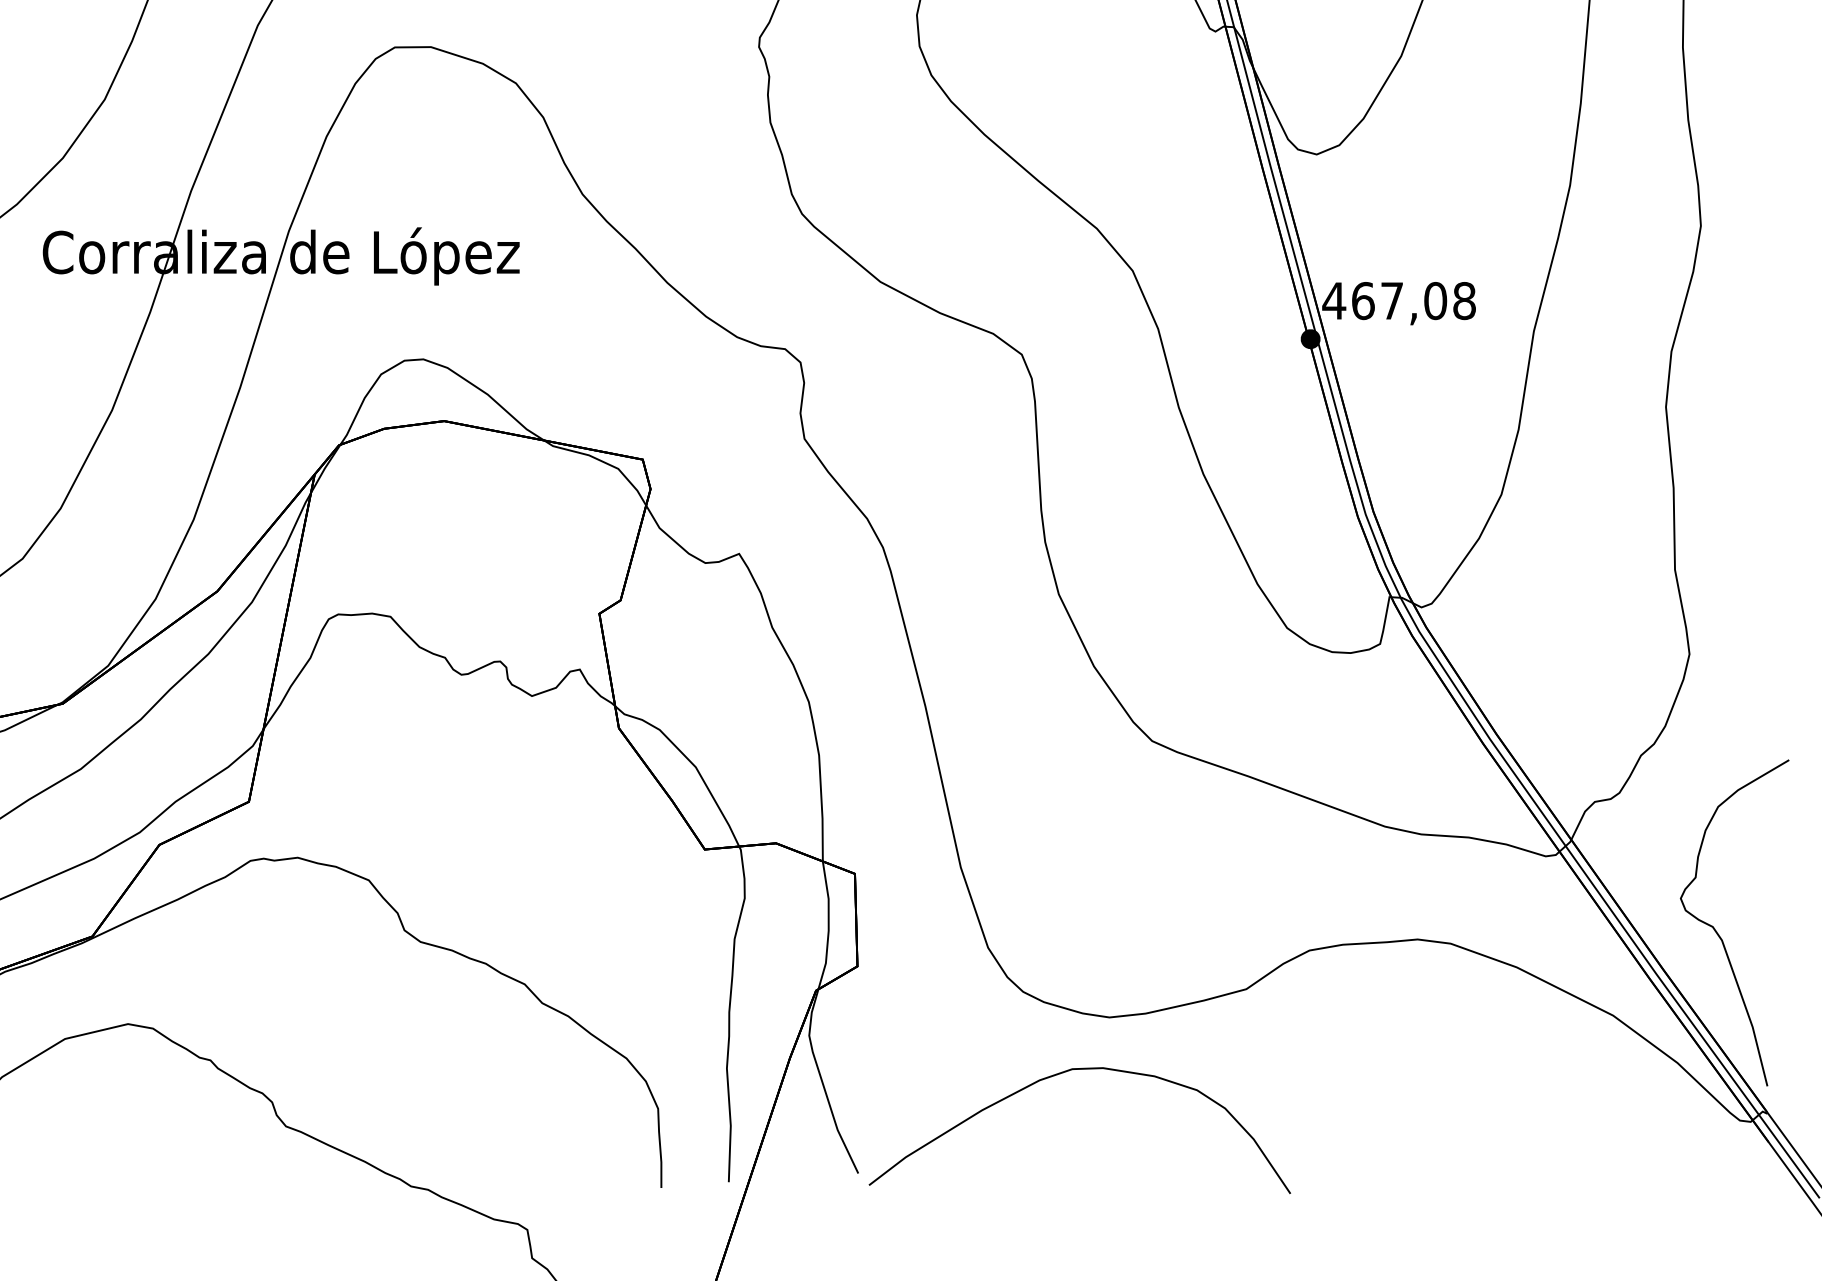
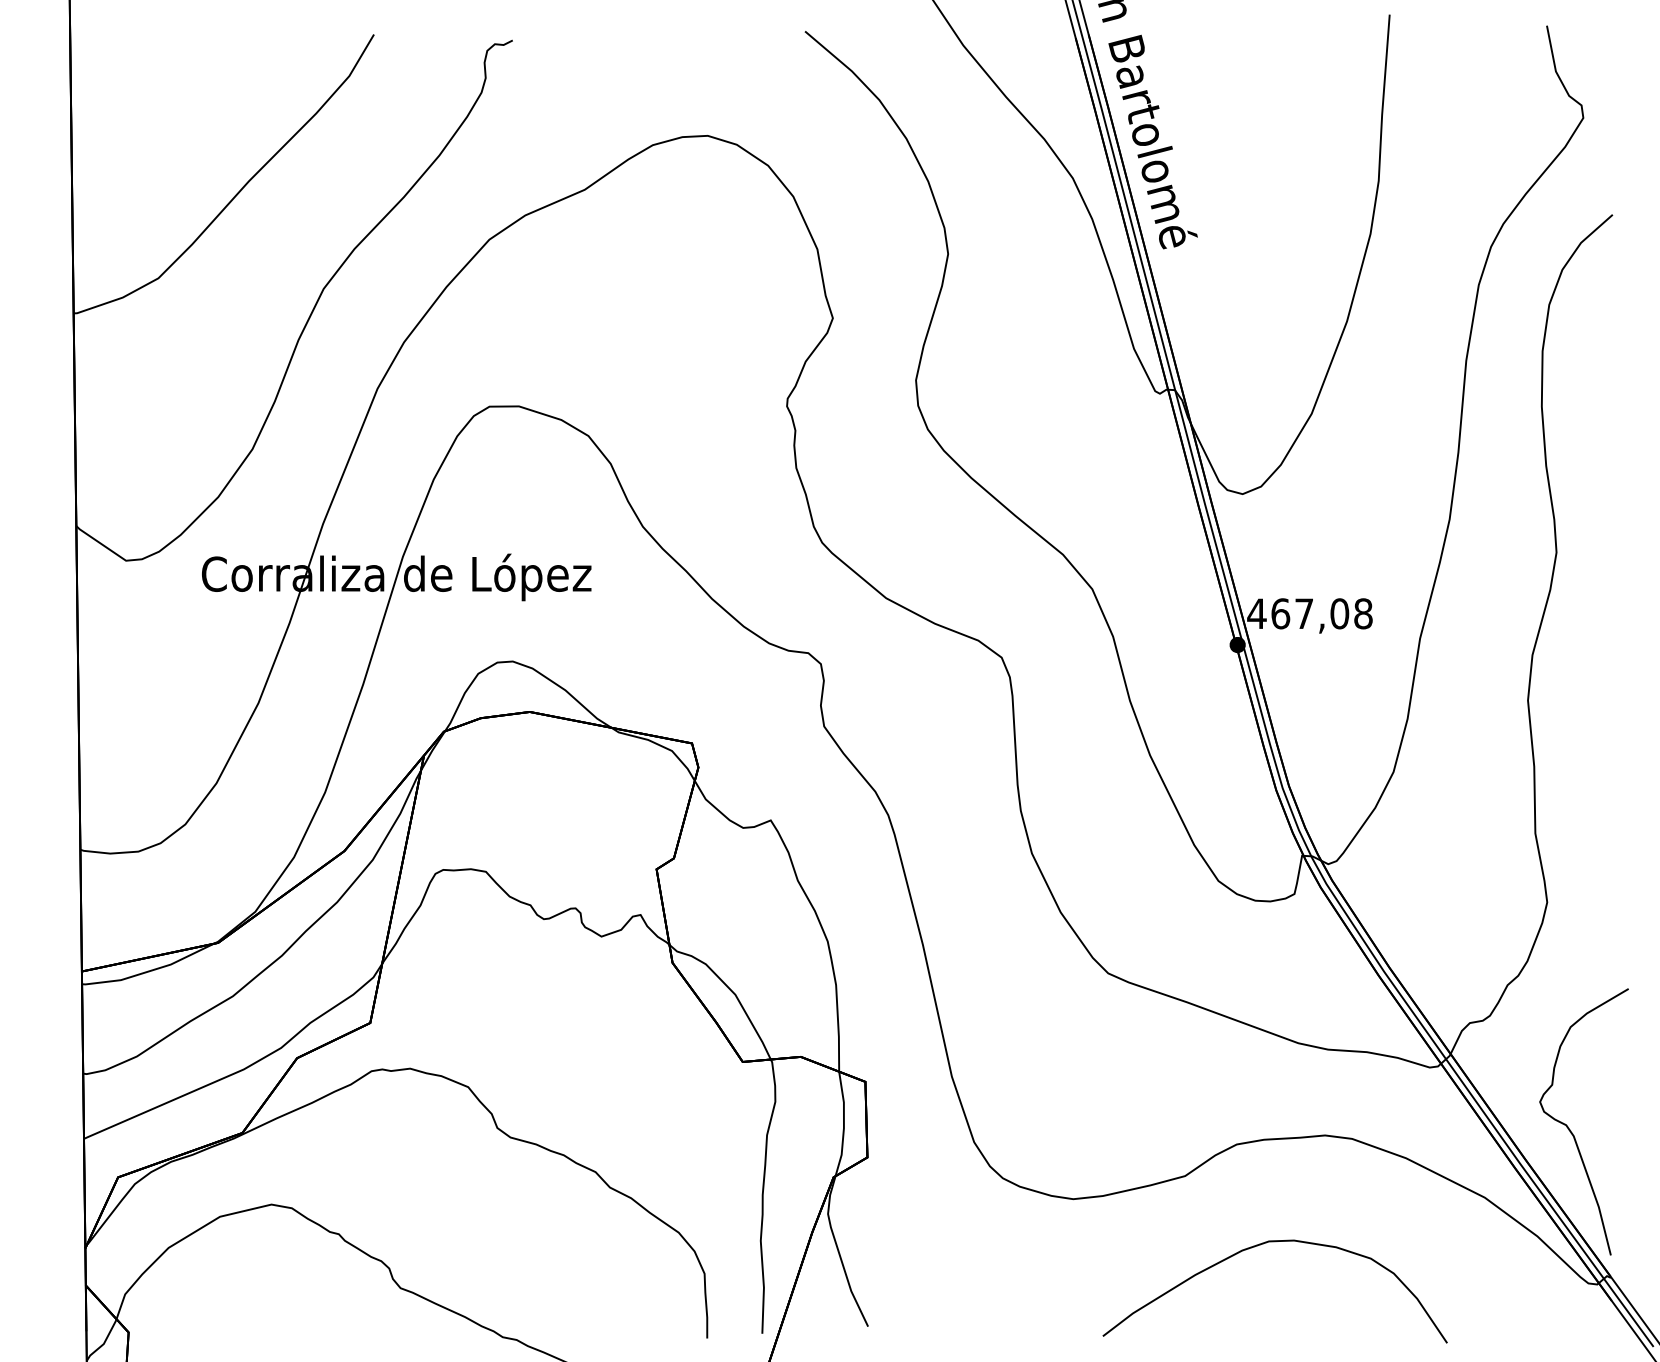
curve: (1061, 1074) -> (1260, 1245), moved

